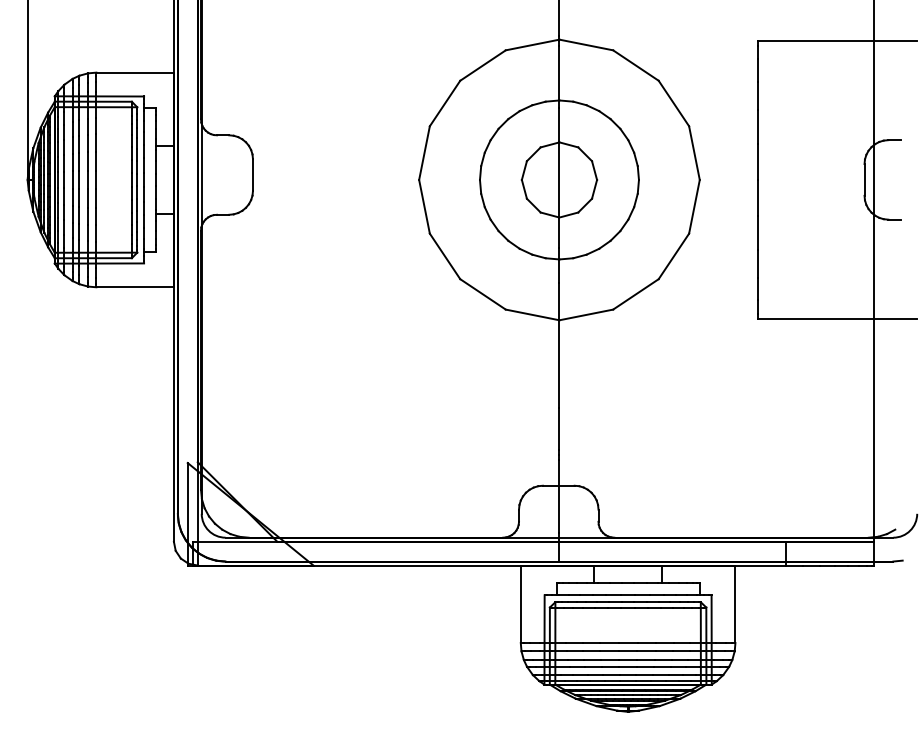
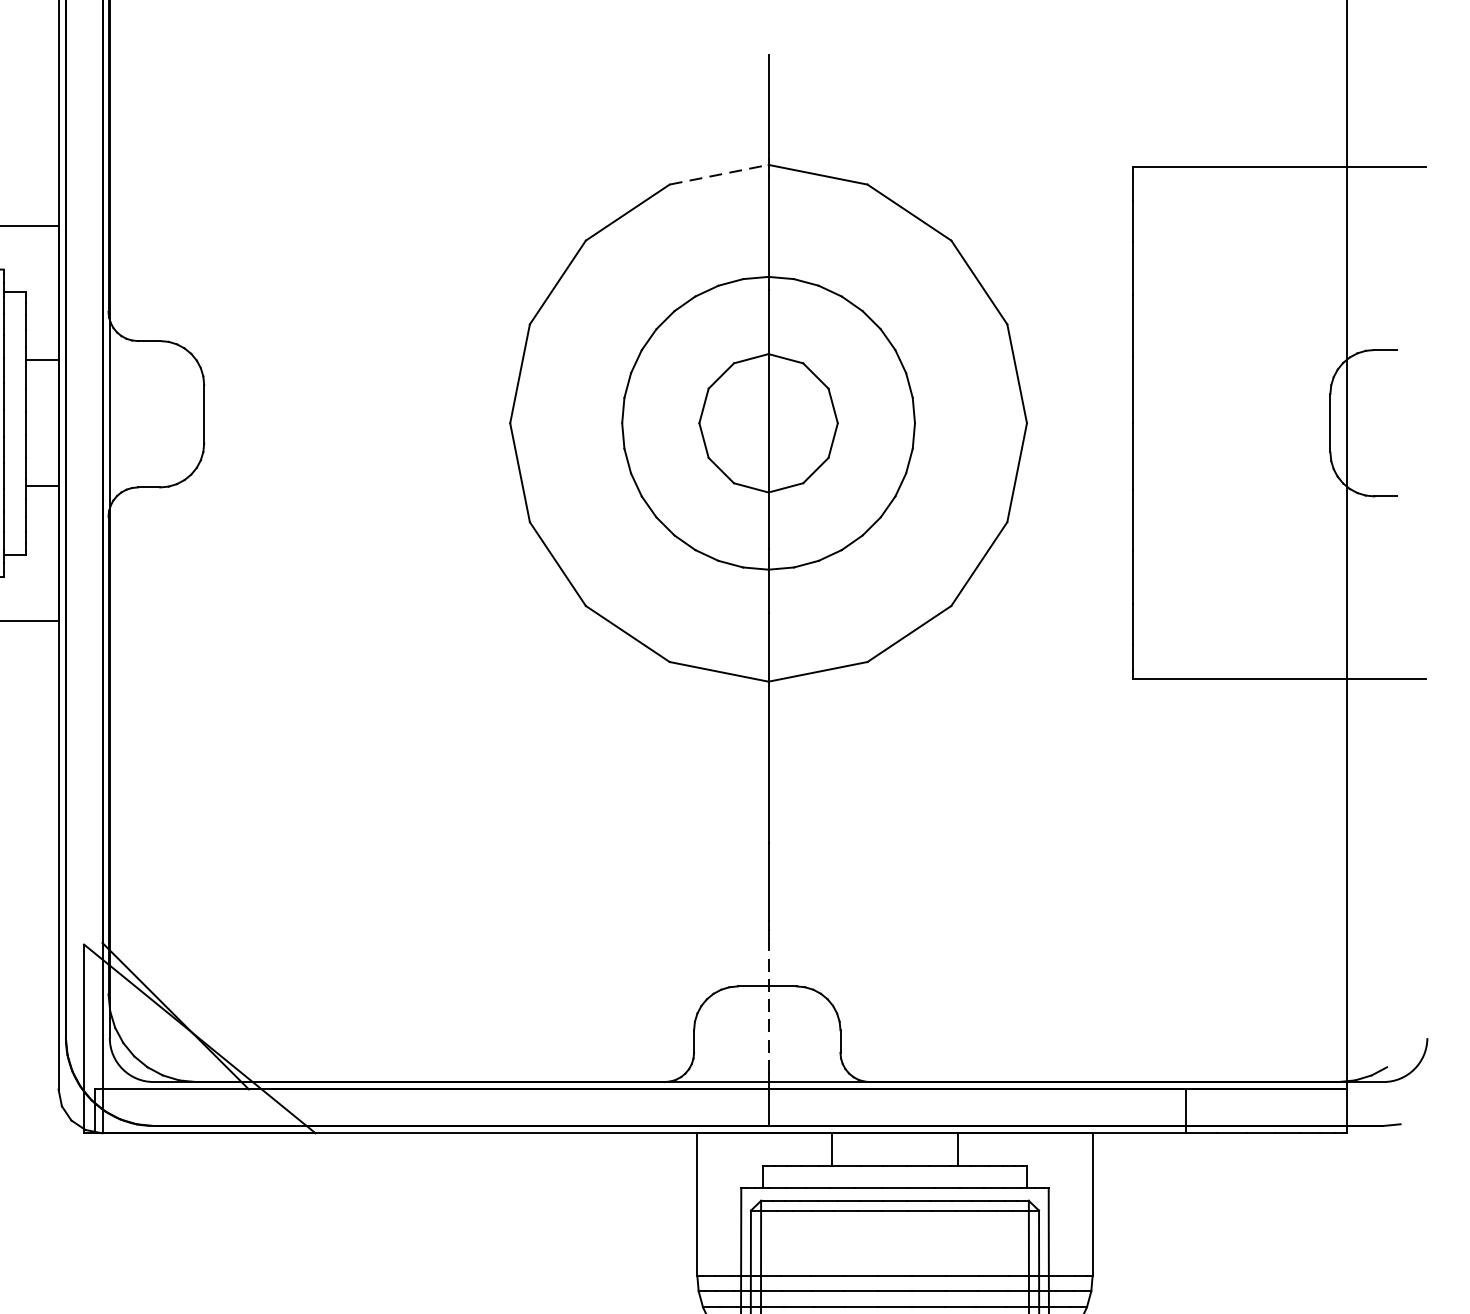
line: (533, 44) -> (720, 173), solid -> dashed
line: (559, 496) -> (768, 1006), solid -> dashed

